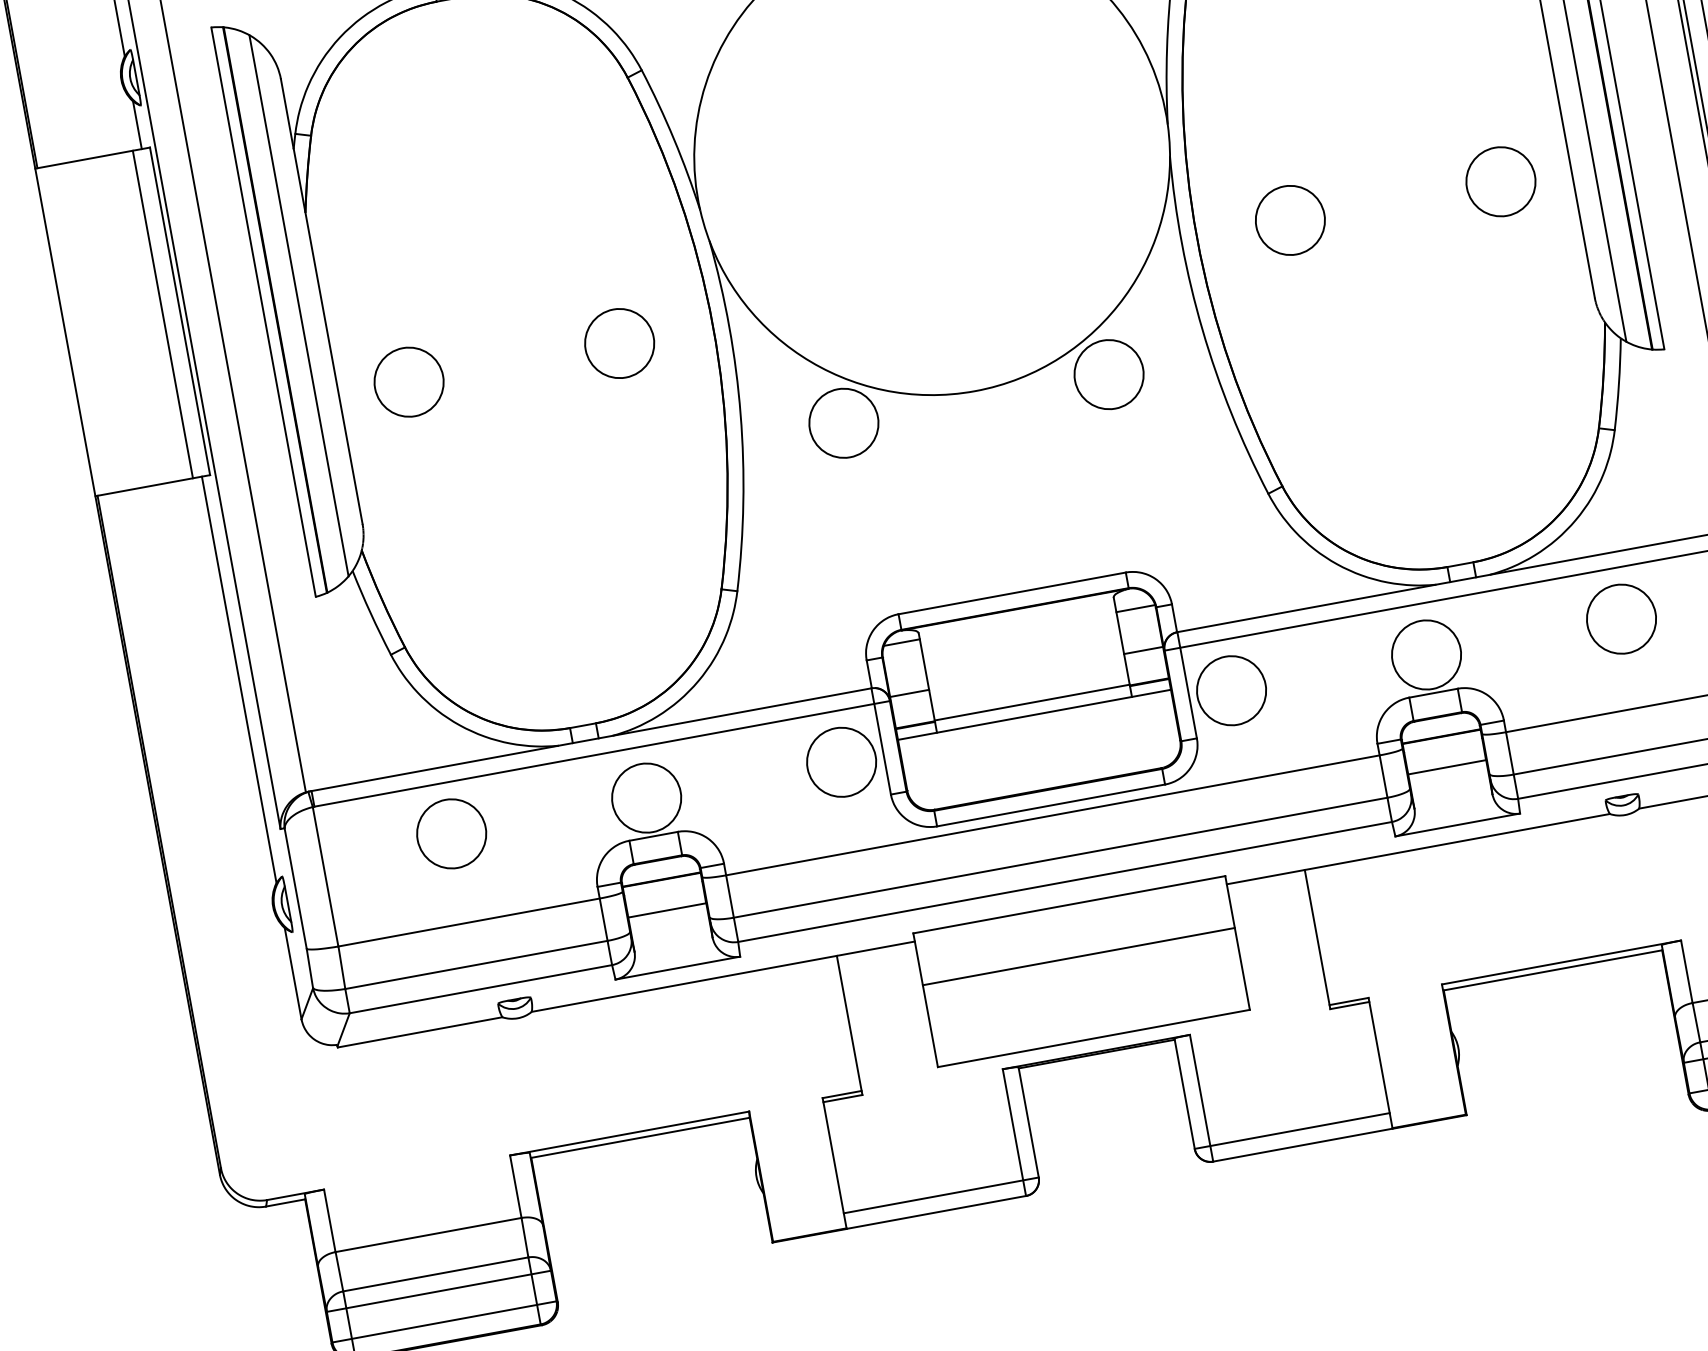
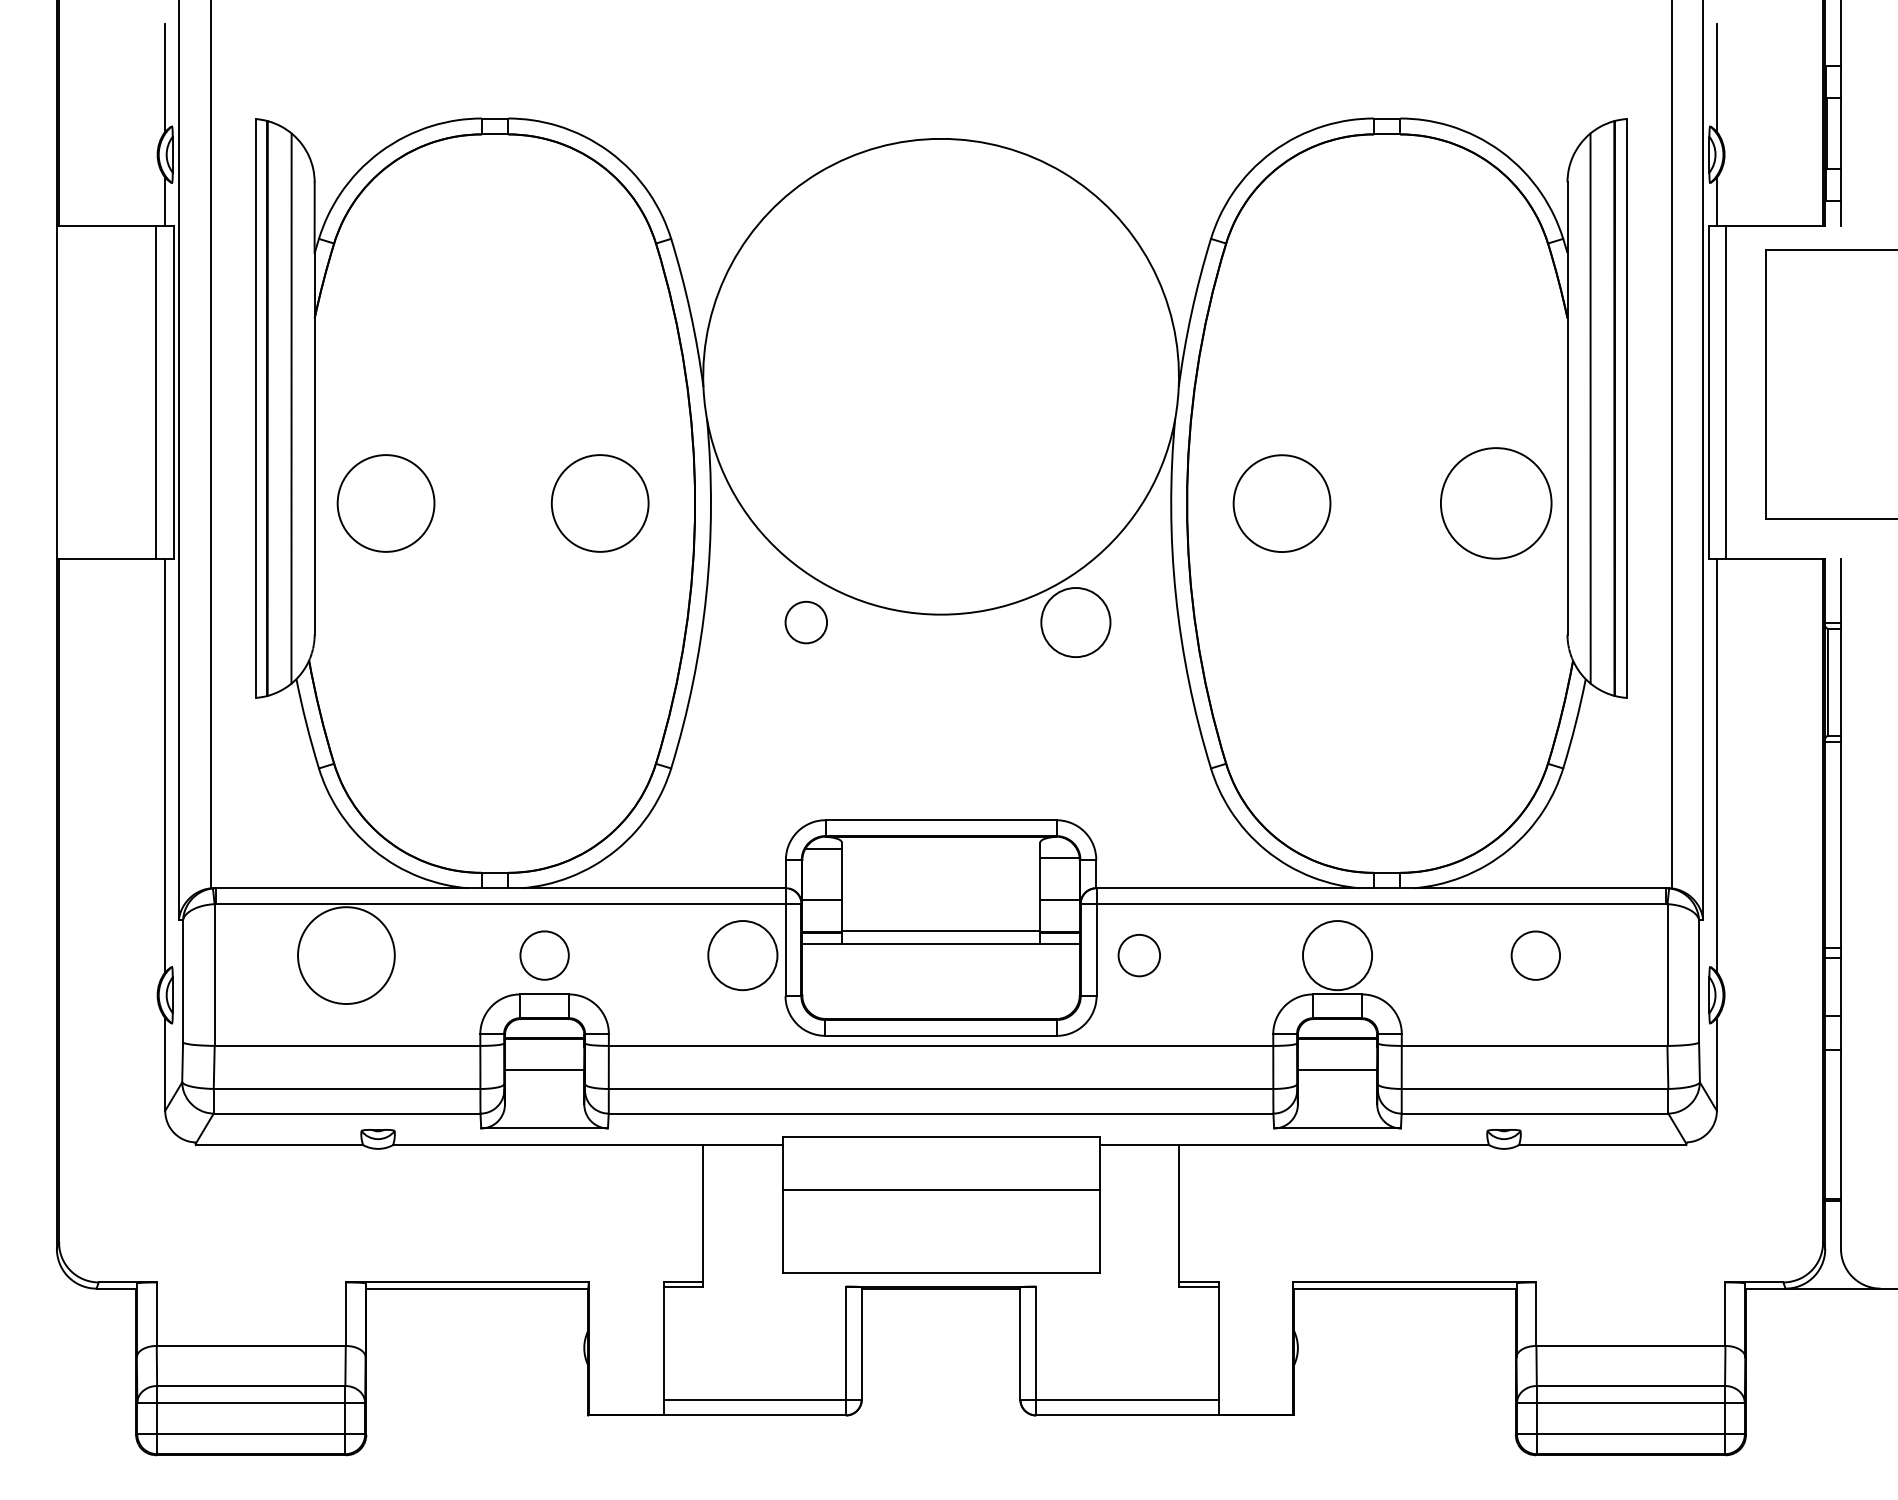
circle: (1500, 181) -> (1495, 503), size x1.6
circle: (1289, 220) -> (1281, 503), size x1.4
circle: (619, 343) -> (599, 503), size x1.4
circle: (408, 382) -> (385, 503), size x1.4
circle: (843, 423) -> (805, 622), size x0.6
circle: (1621, 619) -> (1535, 955), size x0.7
circle: (1230, 690) -> (1138, 955), size x0.6
circle: (646, 798) -> (544, 955), size x0.7
circle: (450, 833) -> (345, 955), size x1.4

